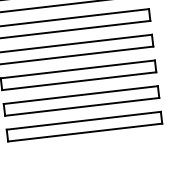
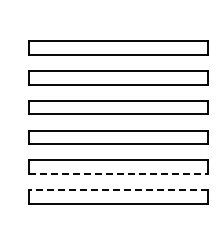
line: (81, 107) -> (118, 174), solid -> dashed
line: (83, 121) -> (118, 190), solid -> dashed

